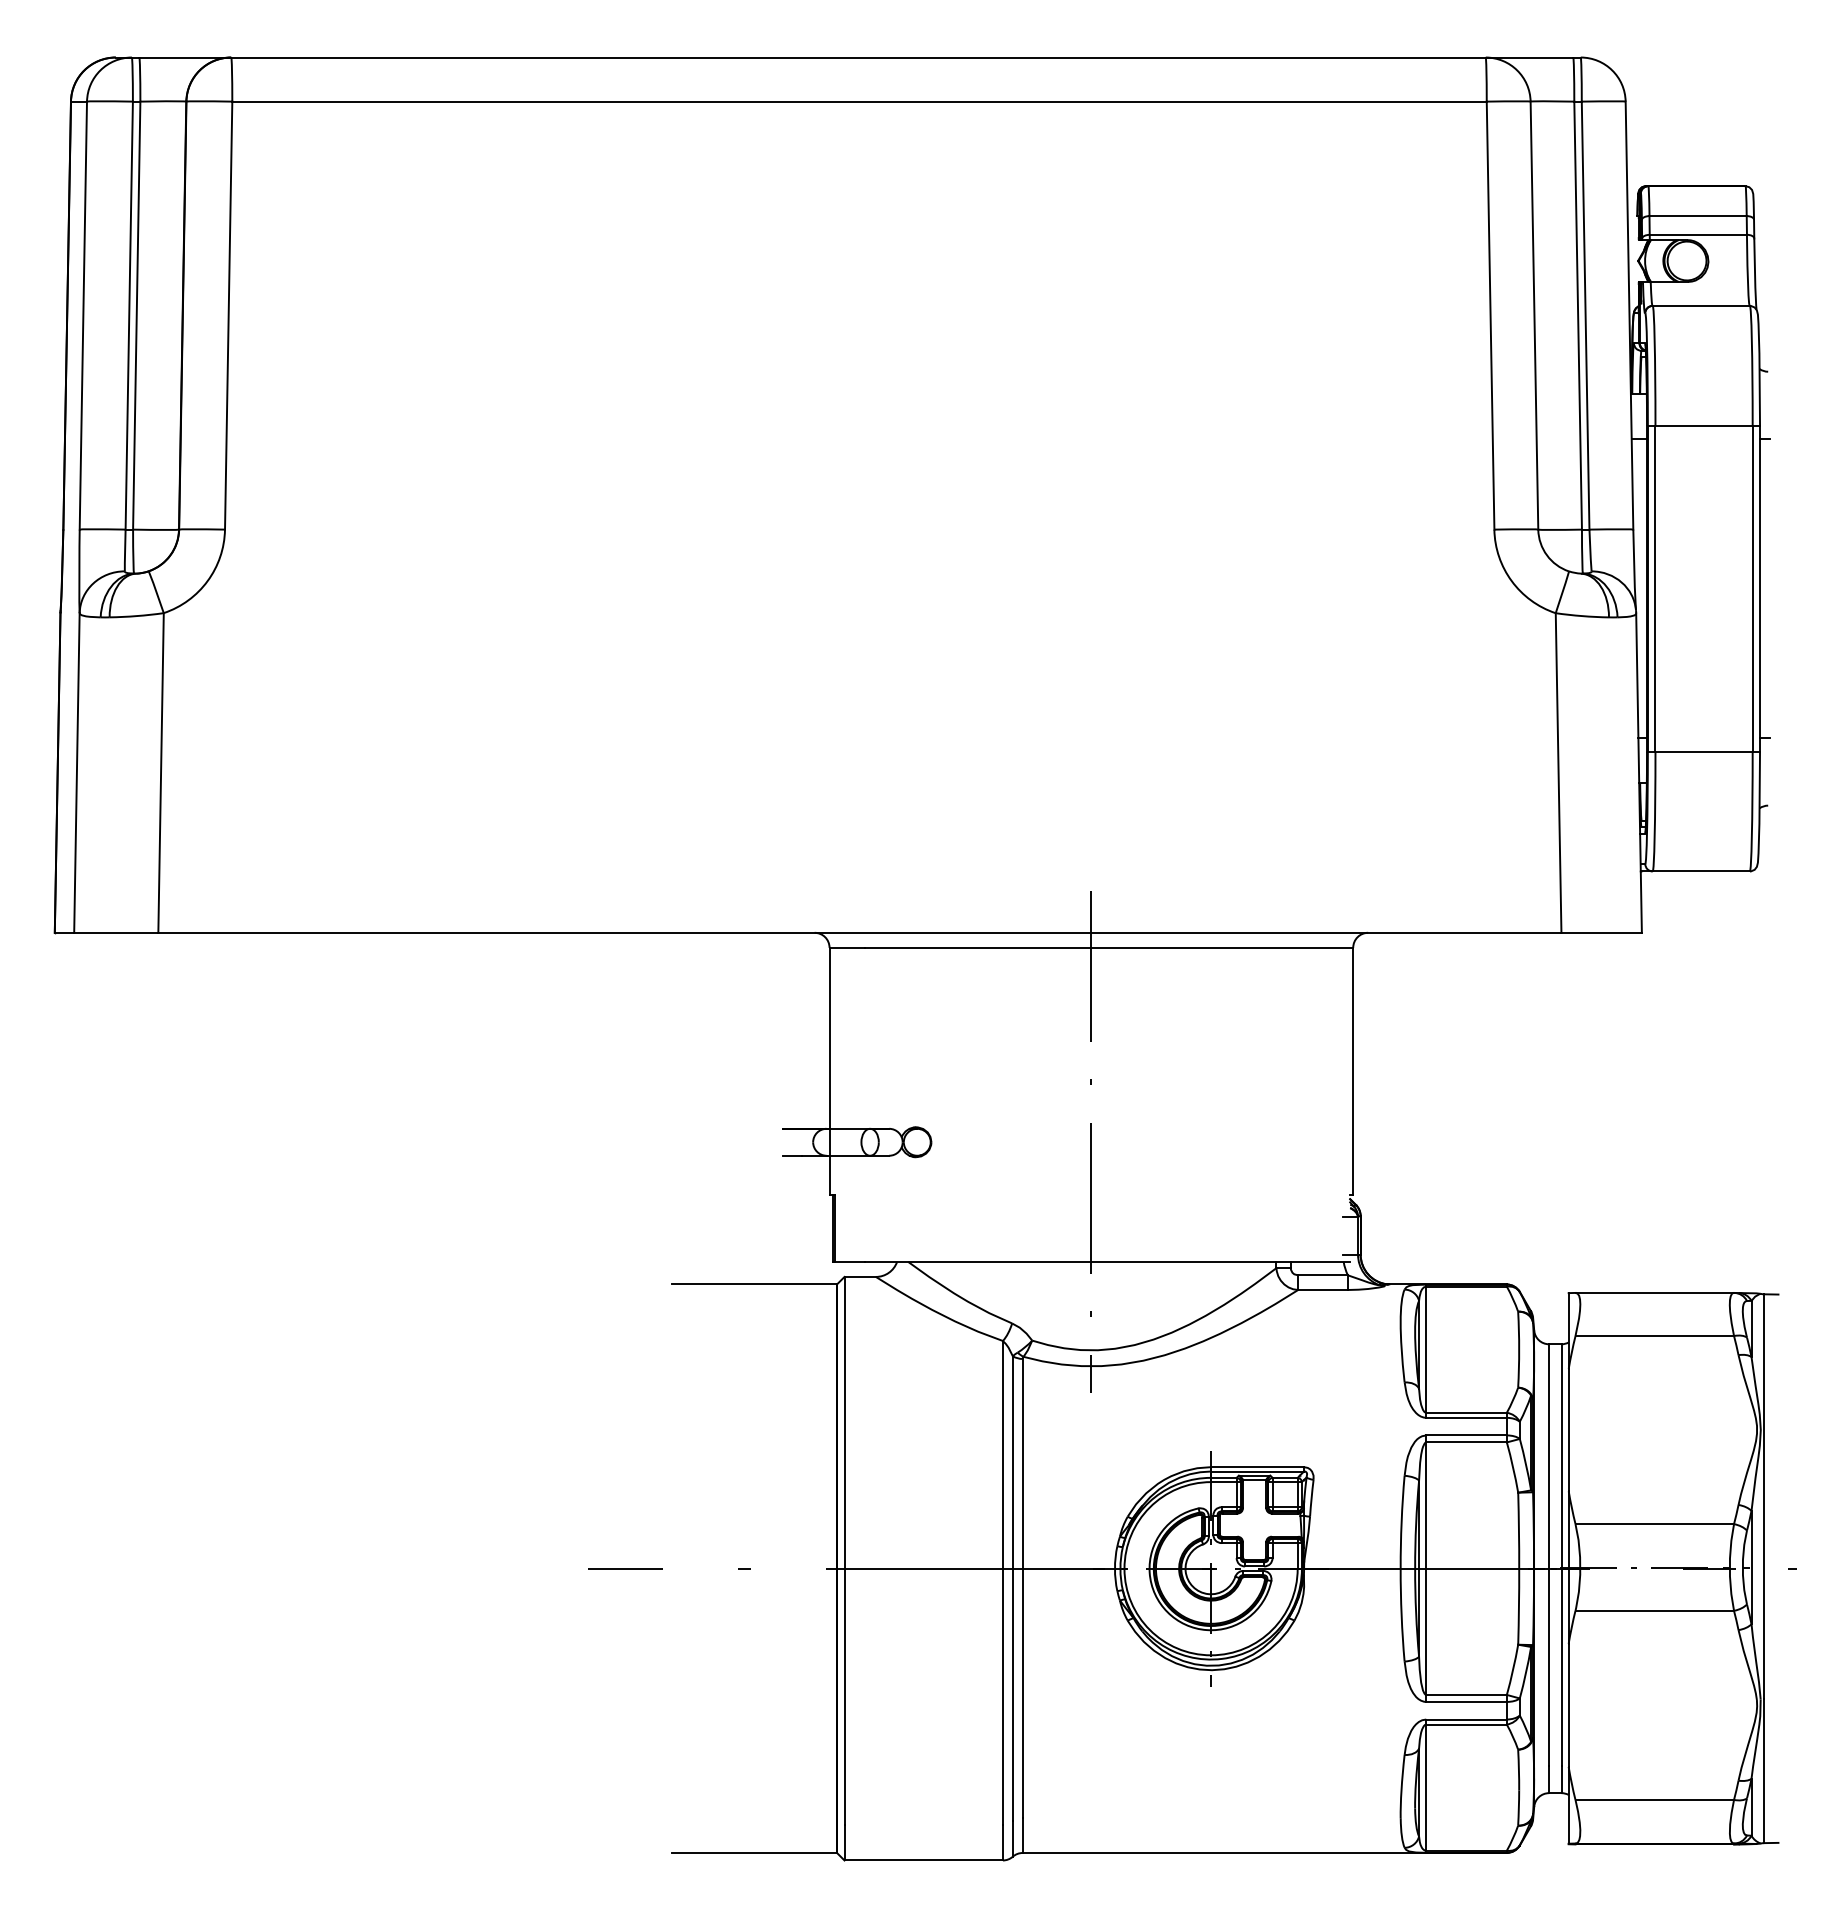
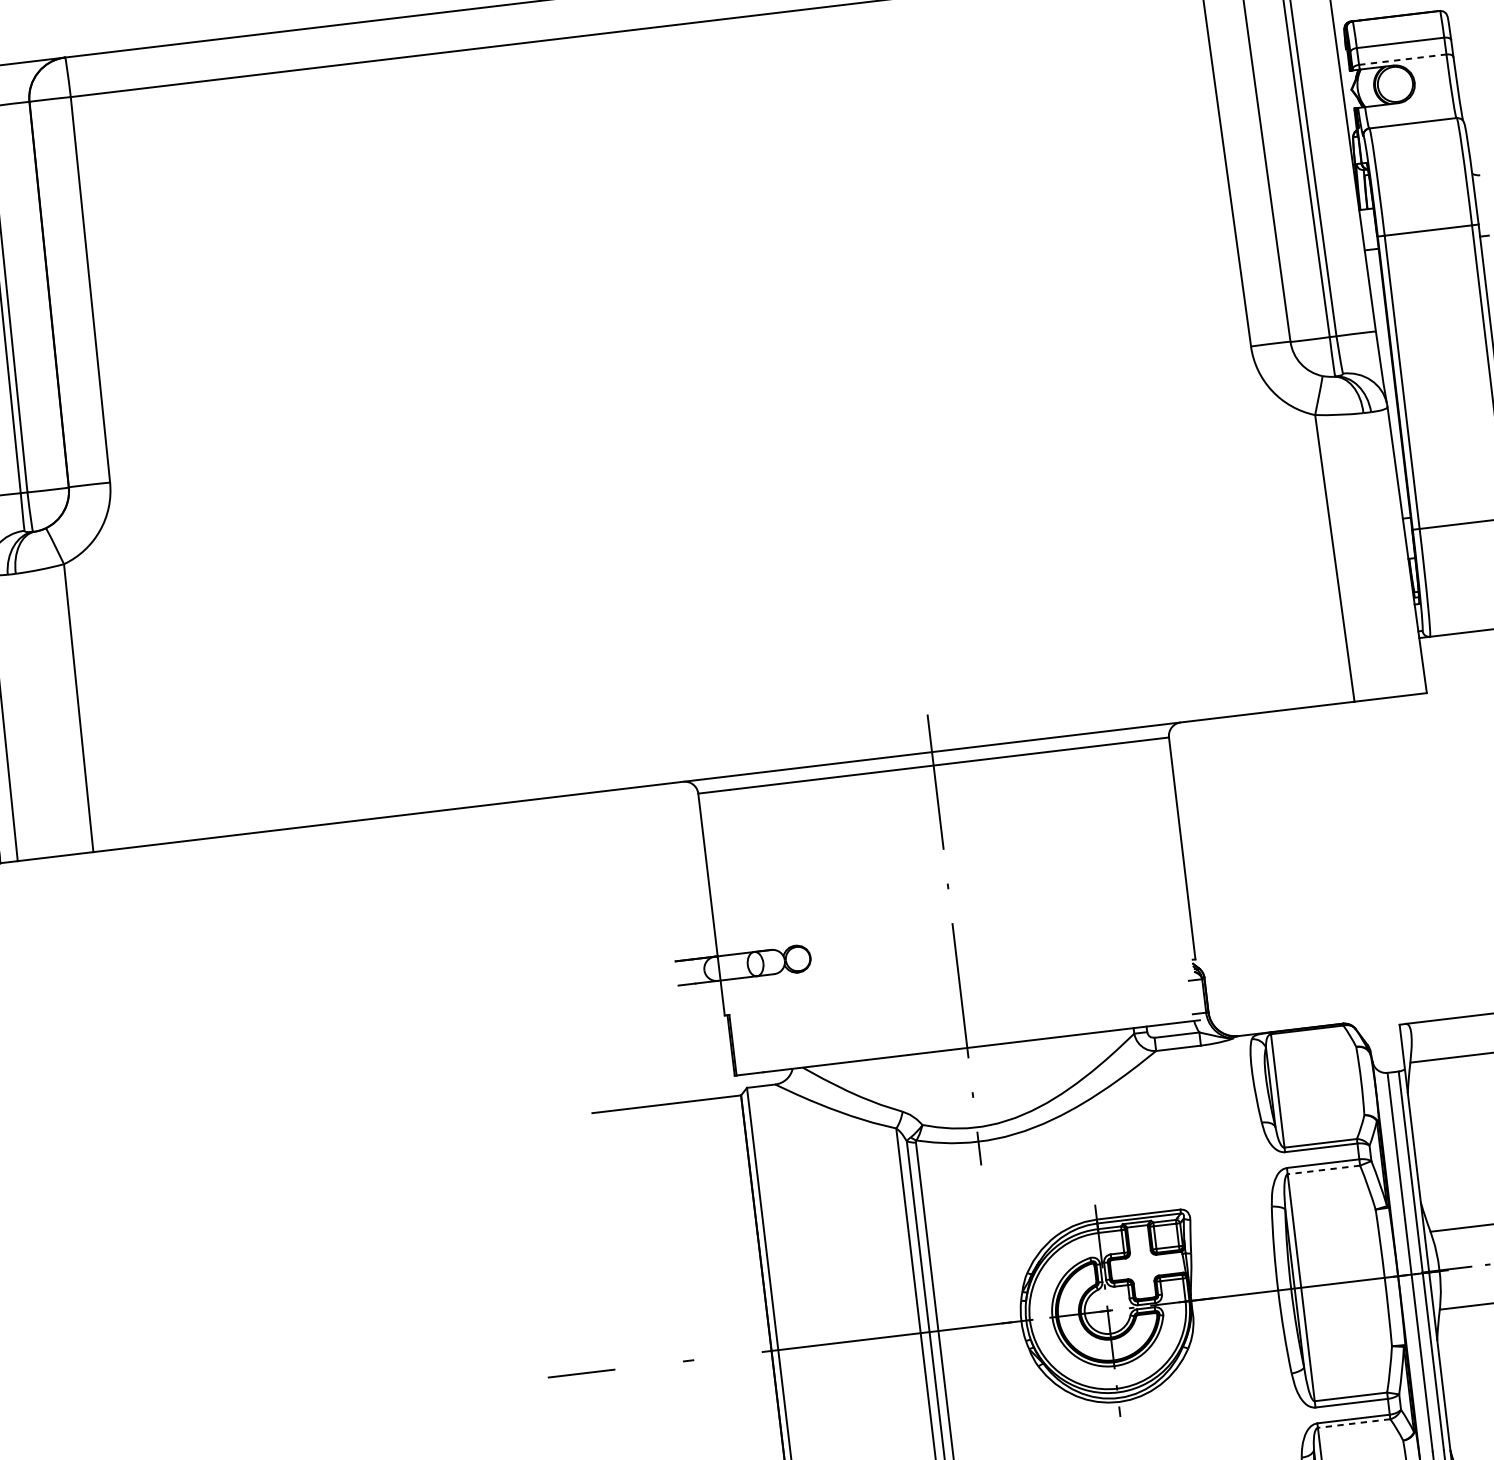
line: (1698, 234) -> (1402, 59), solid -> dashed
line: (1466, 1442) -> (1323, 1170), solid -> dashed
line: (1466, 1724) -> (1354, 1423), solid -> dashed

